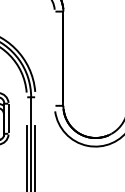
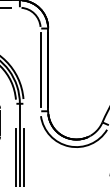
line: (54, 58) -> (40, 69), added

